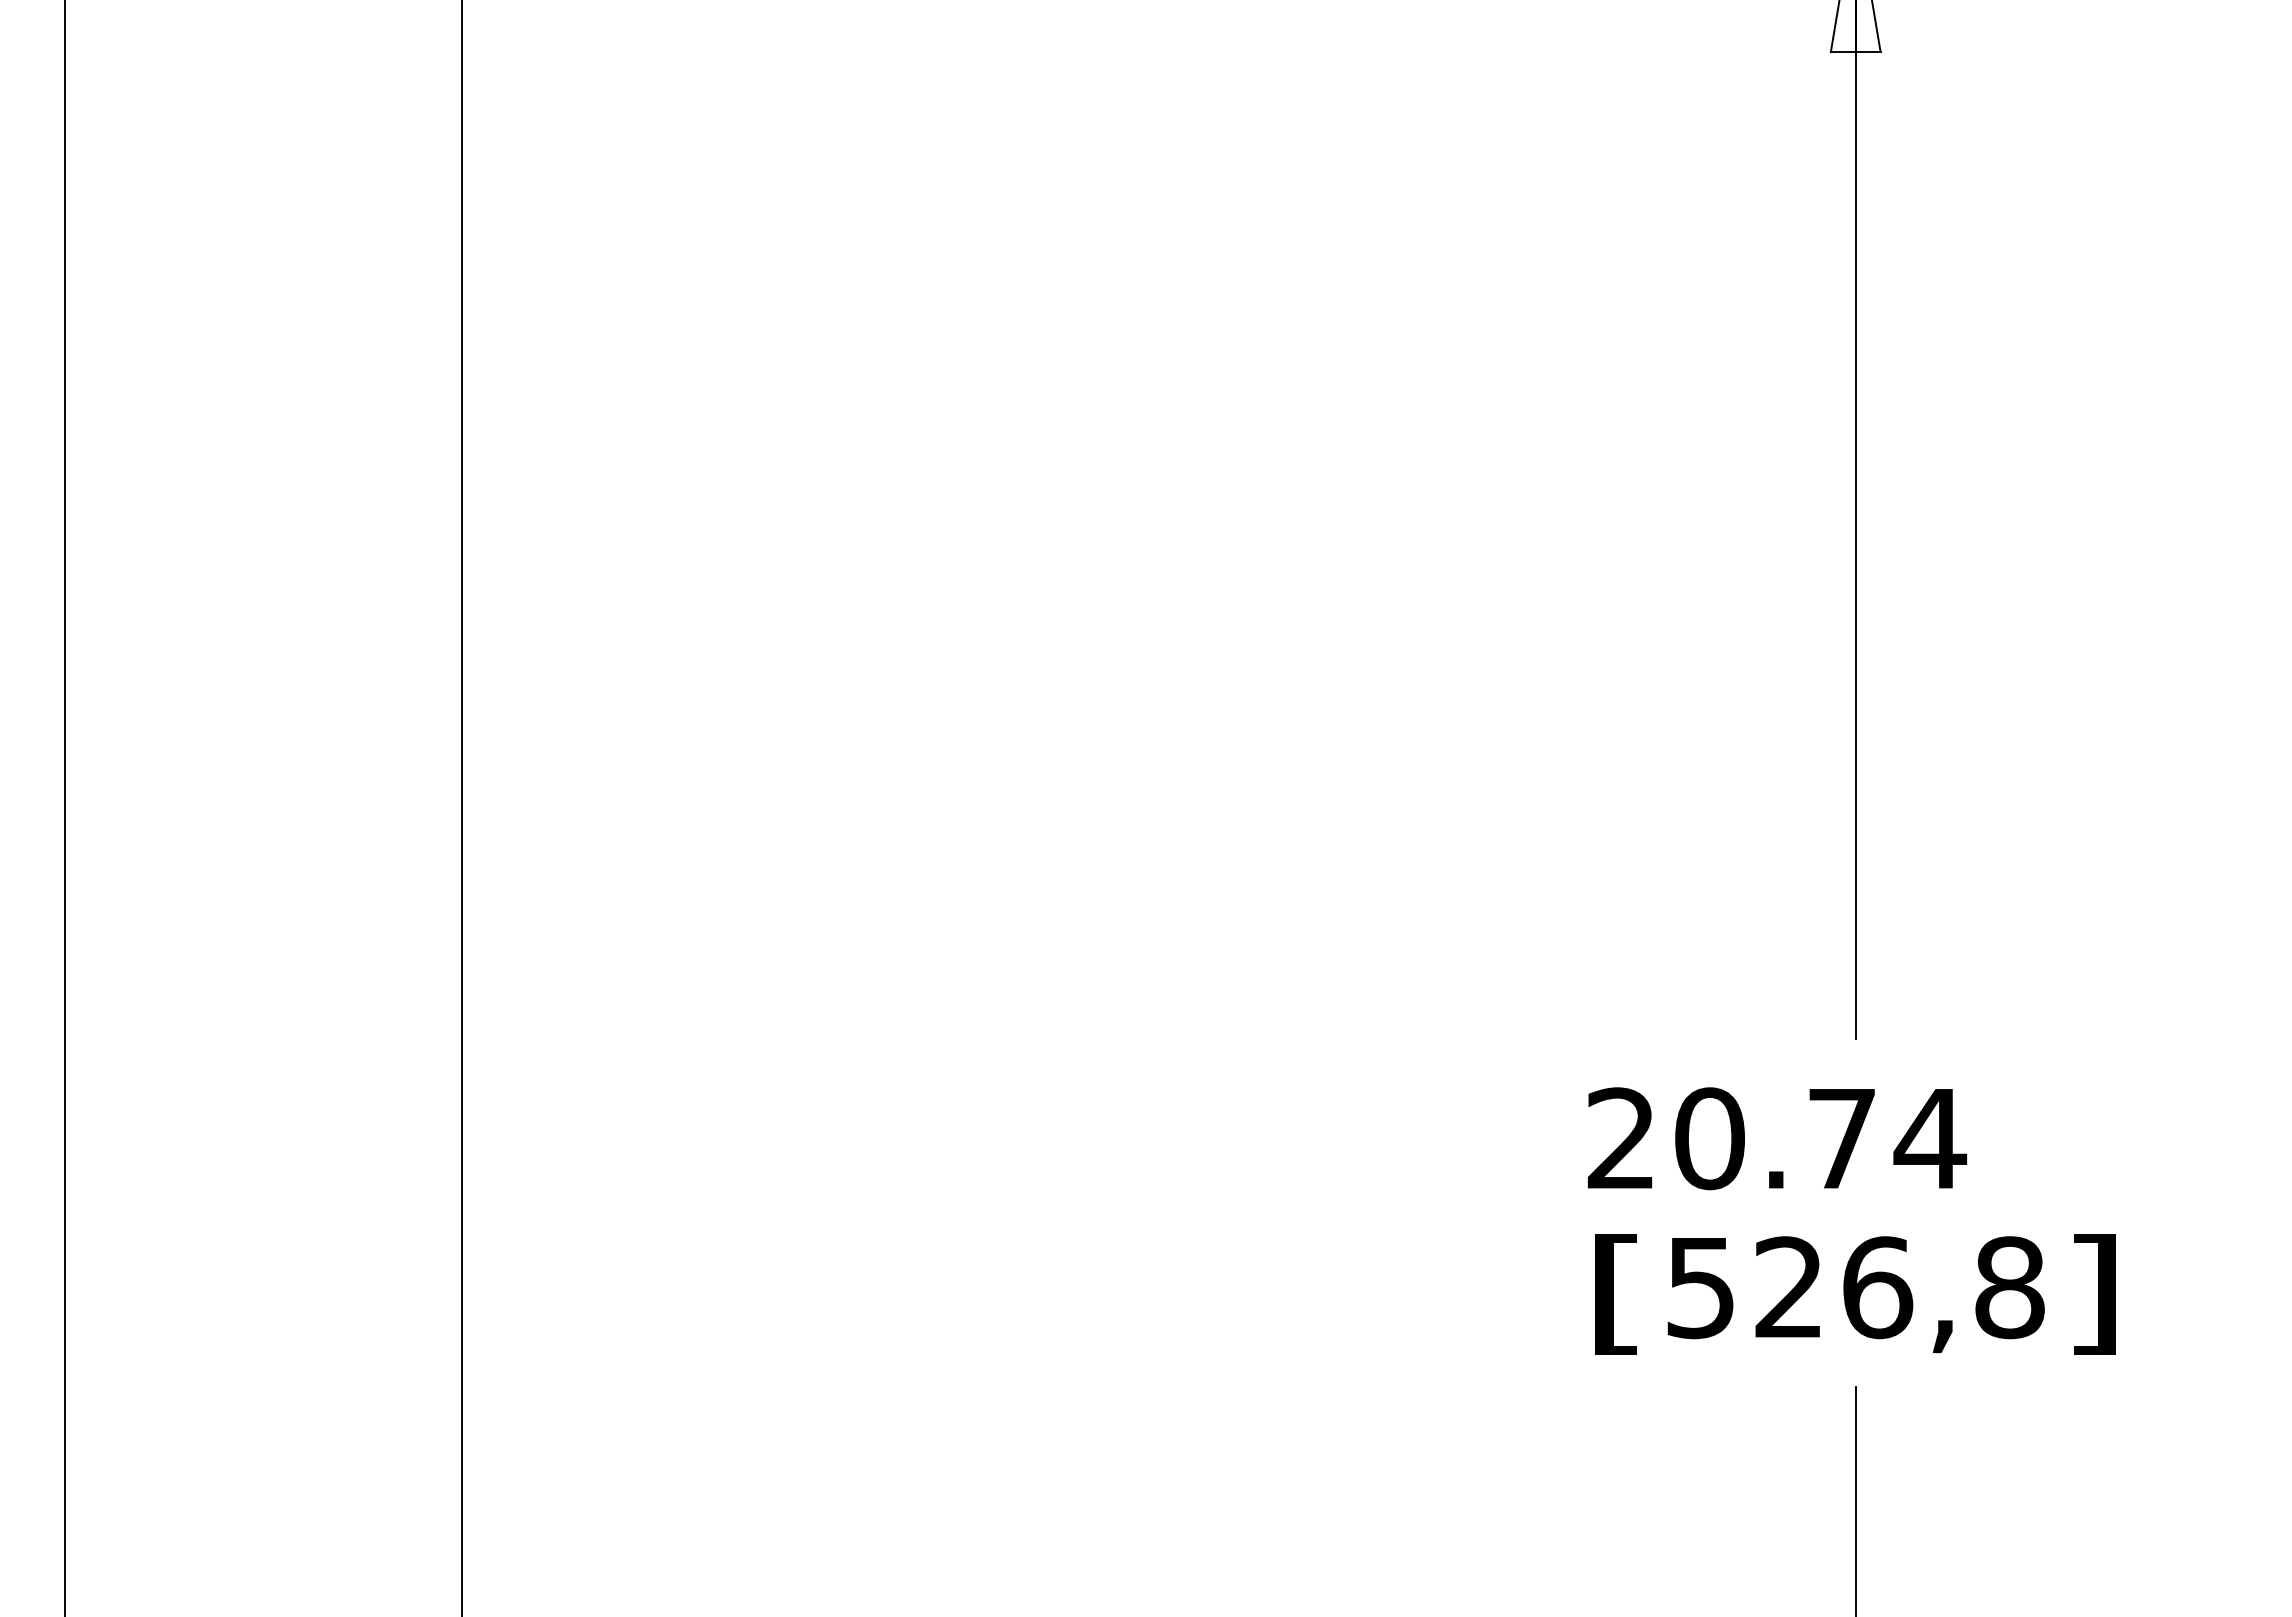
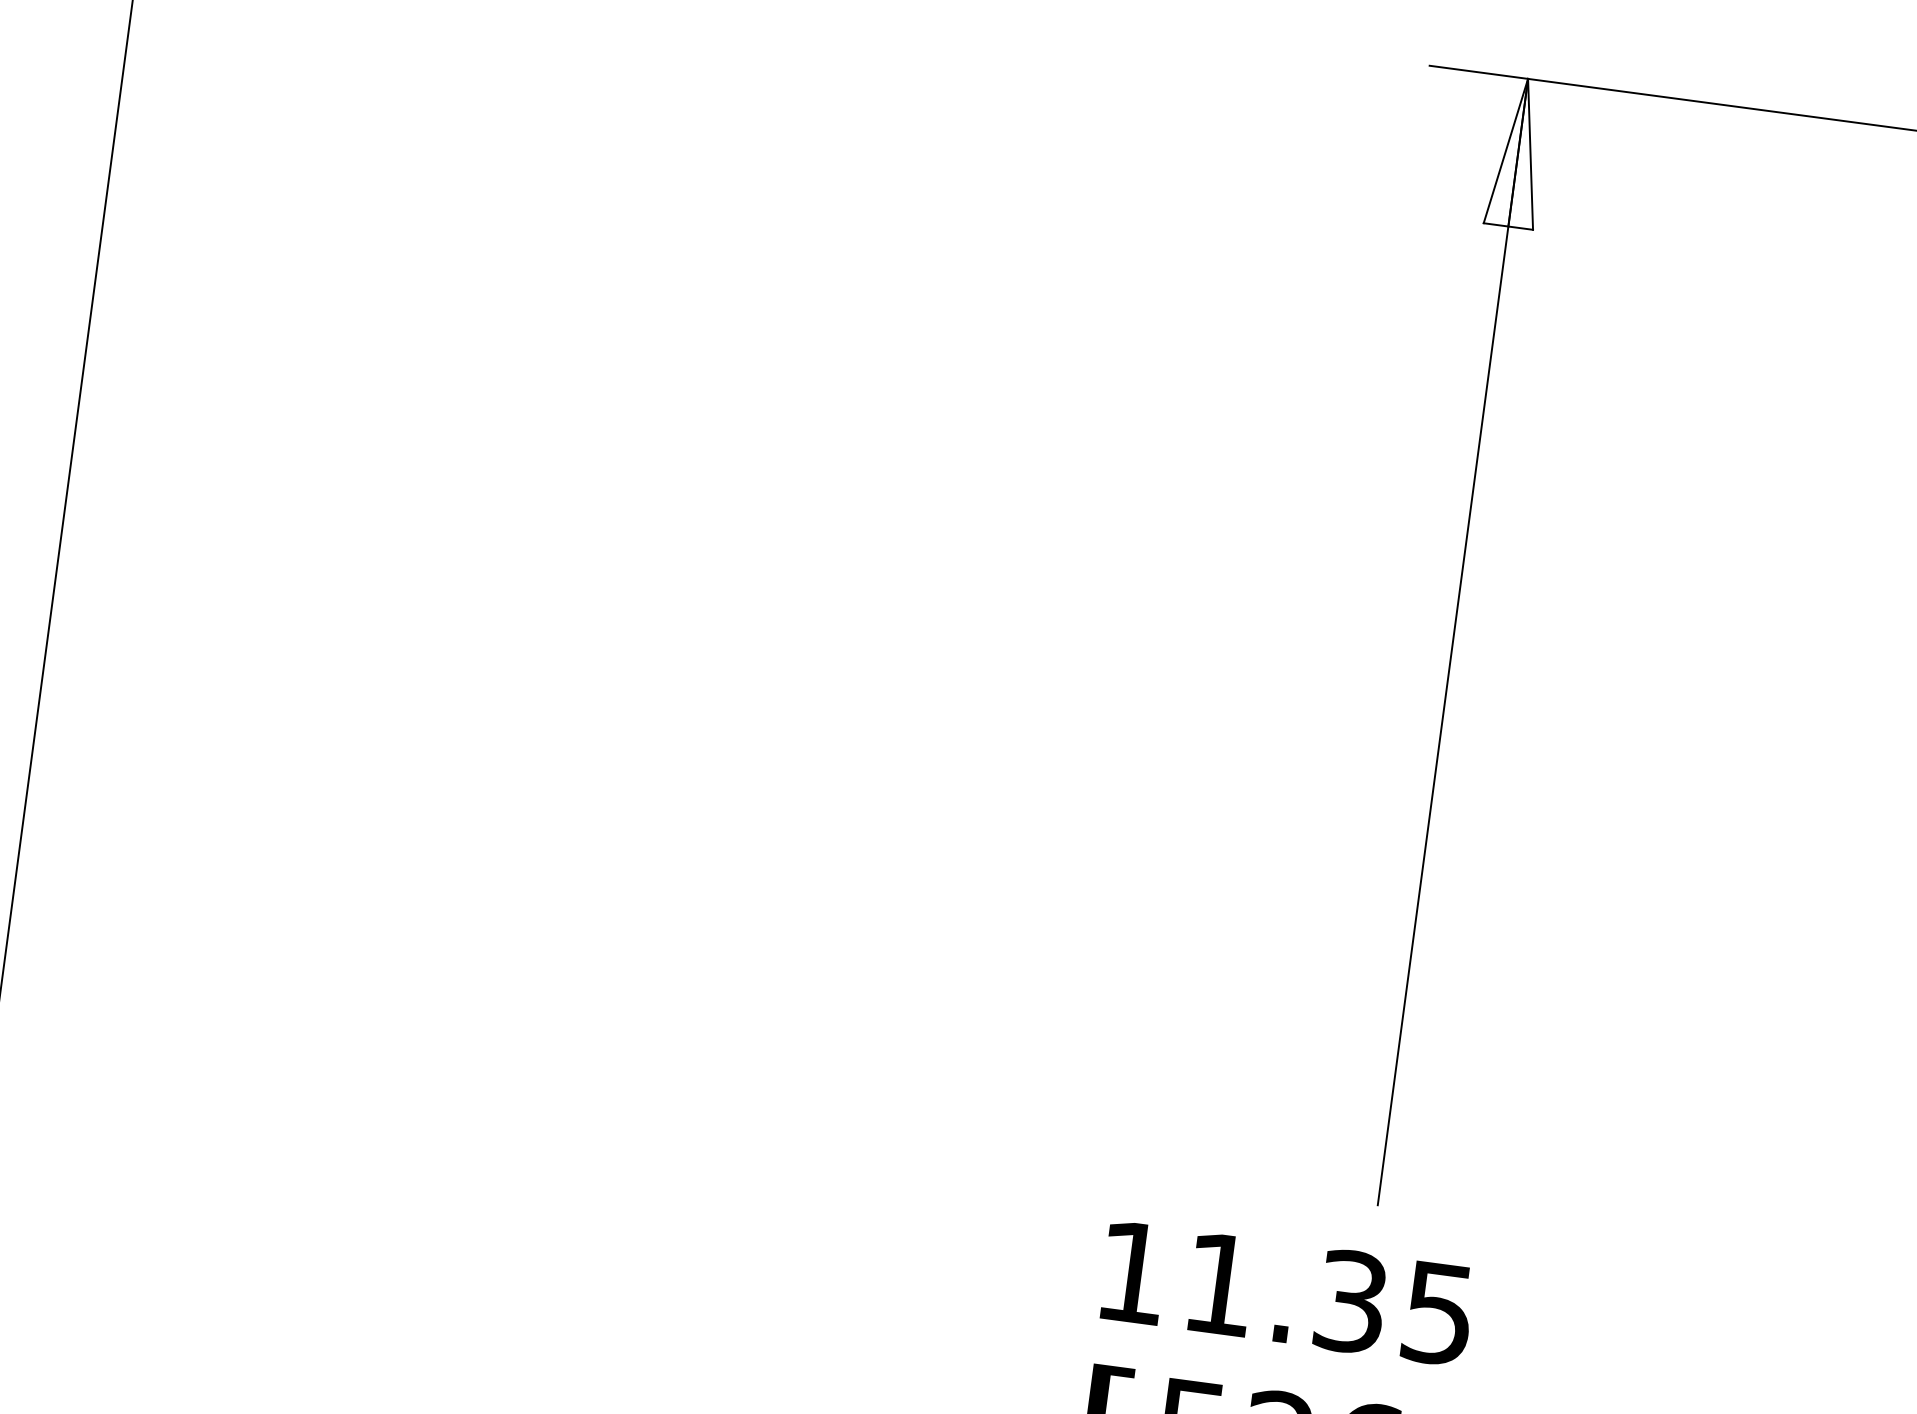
text: (1777, 1138) -> (1287, 1293), 20.74 -> 11.35

